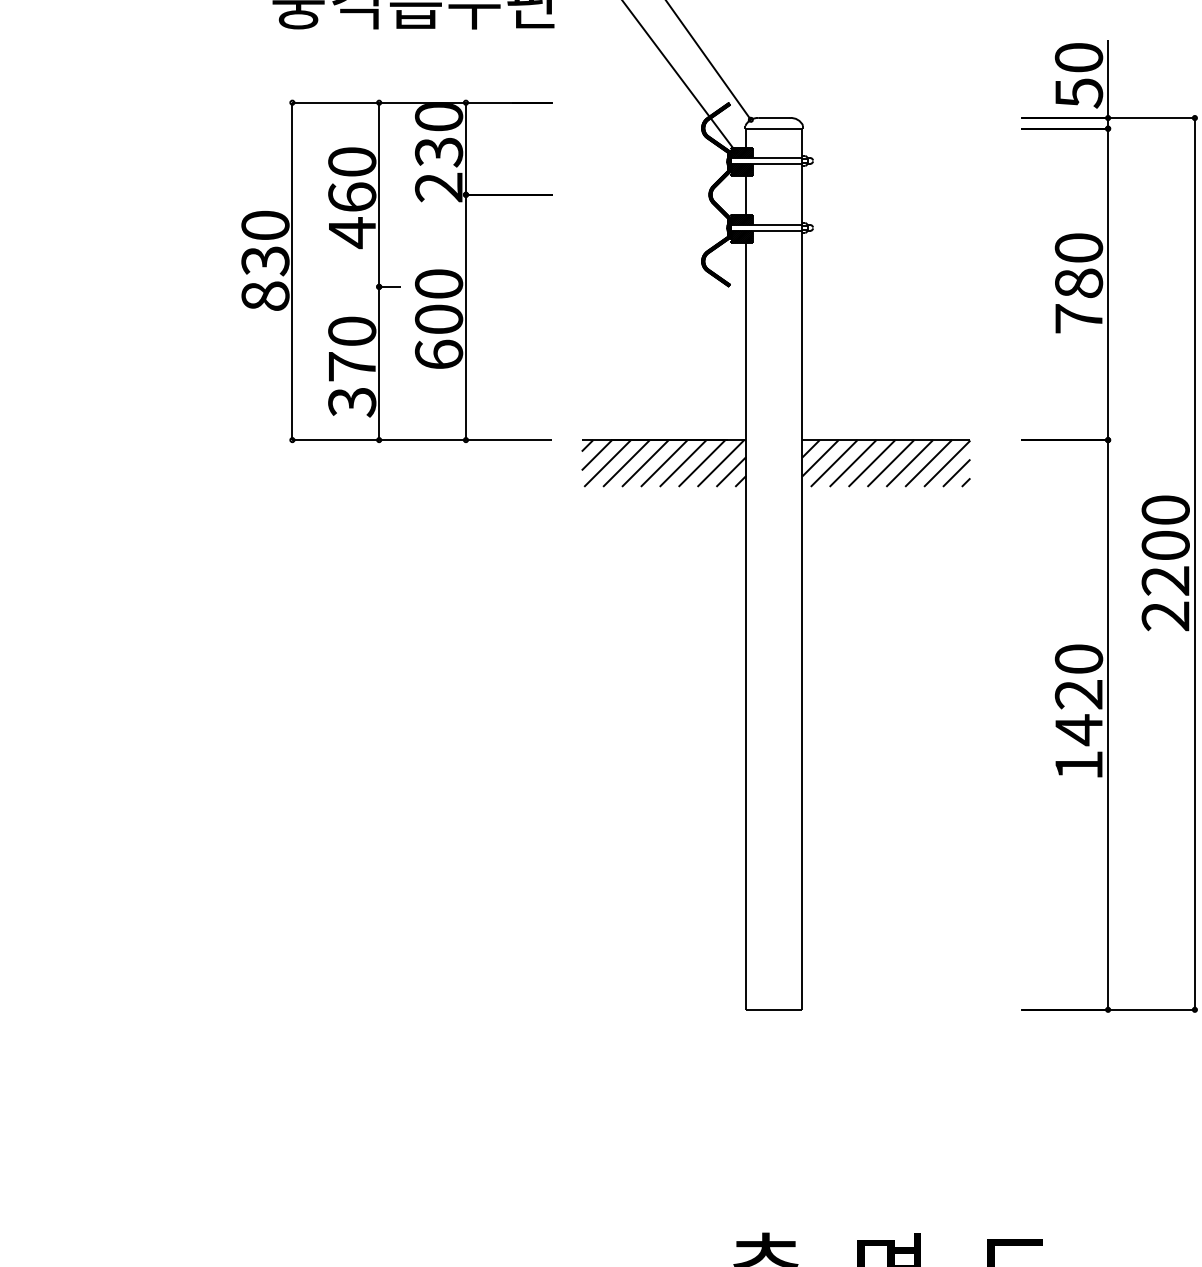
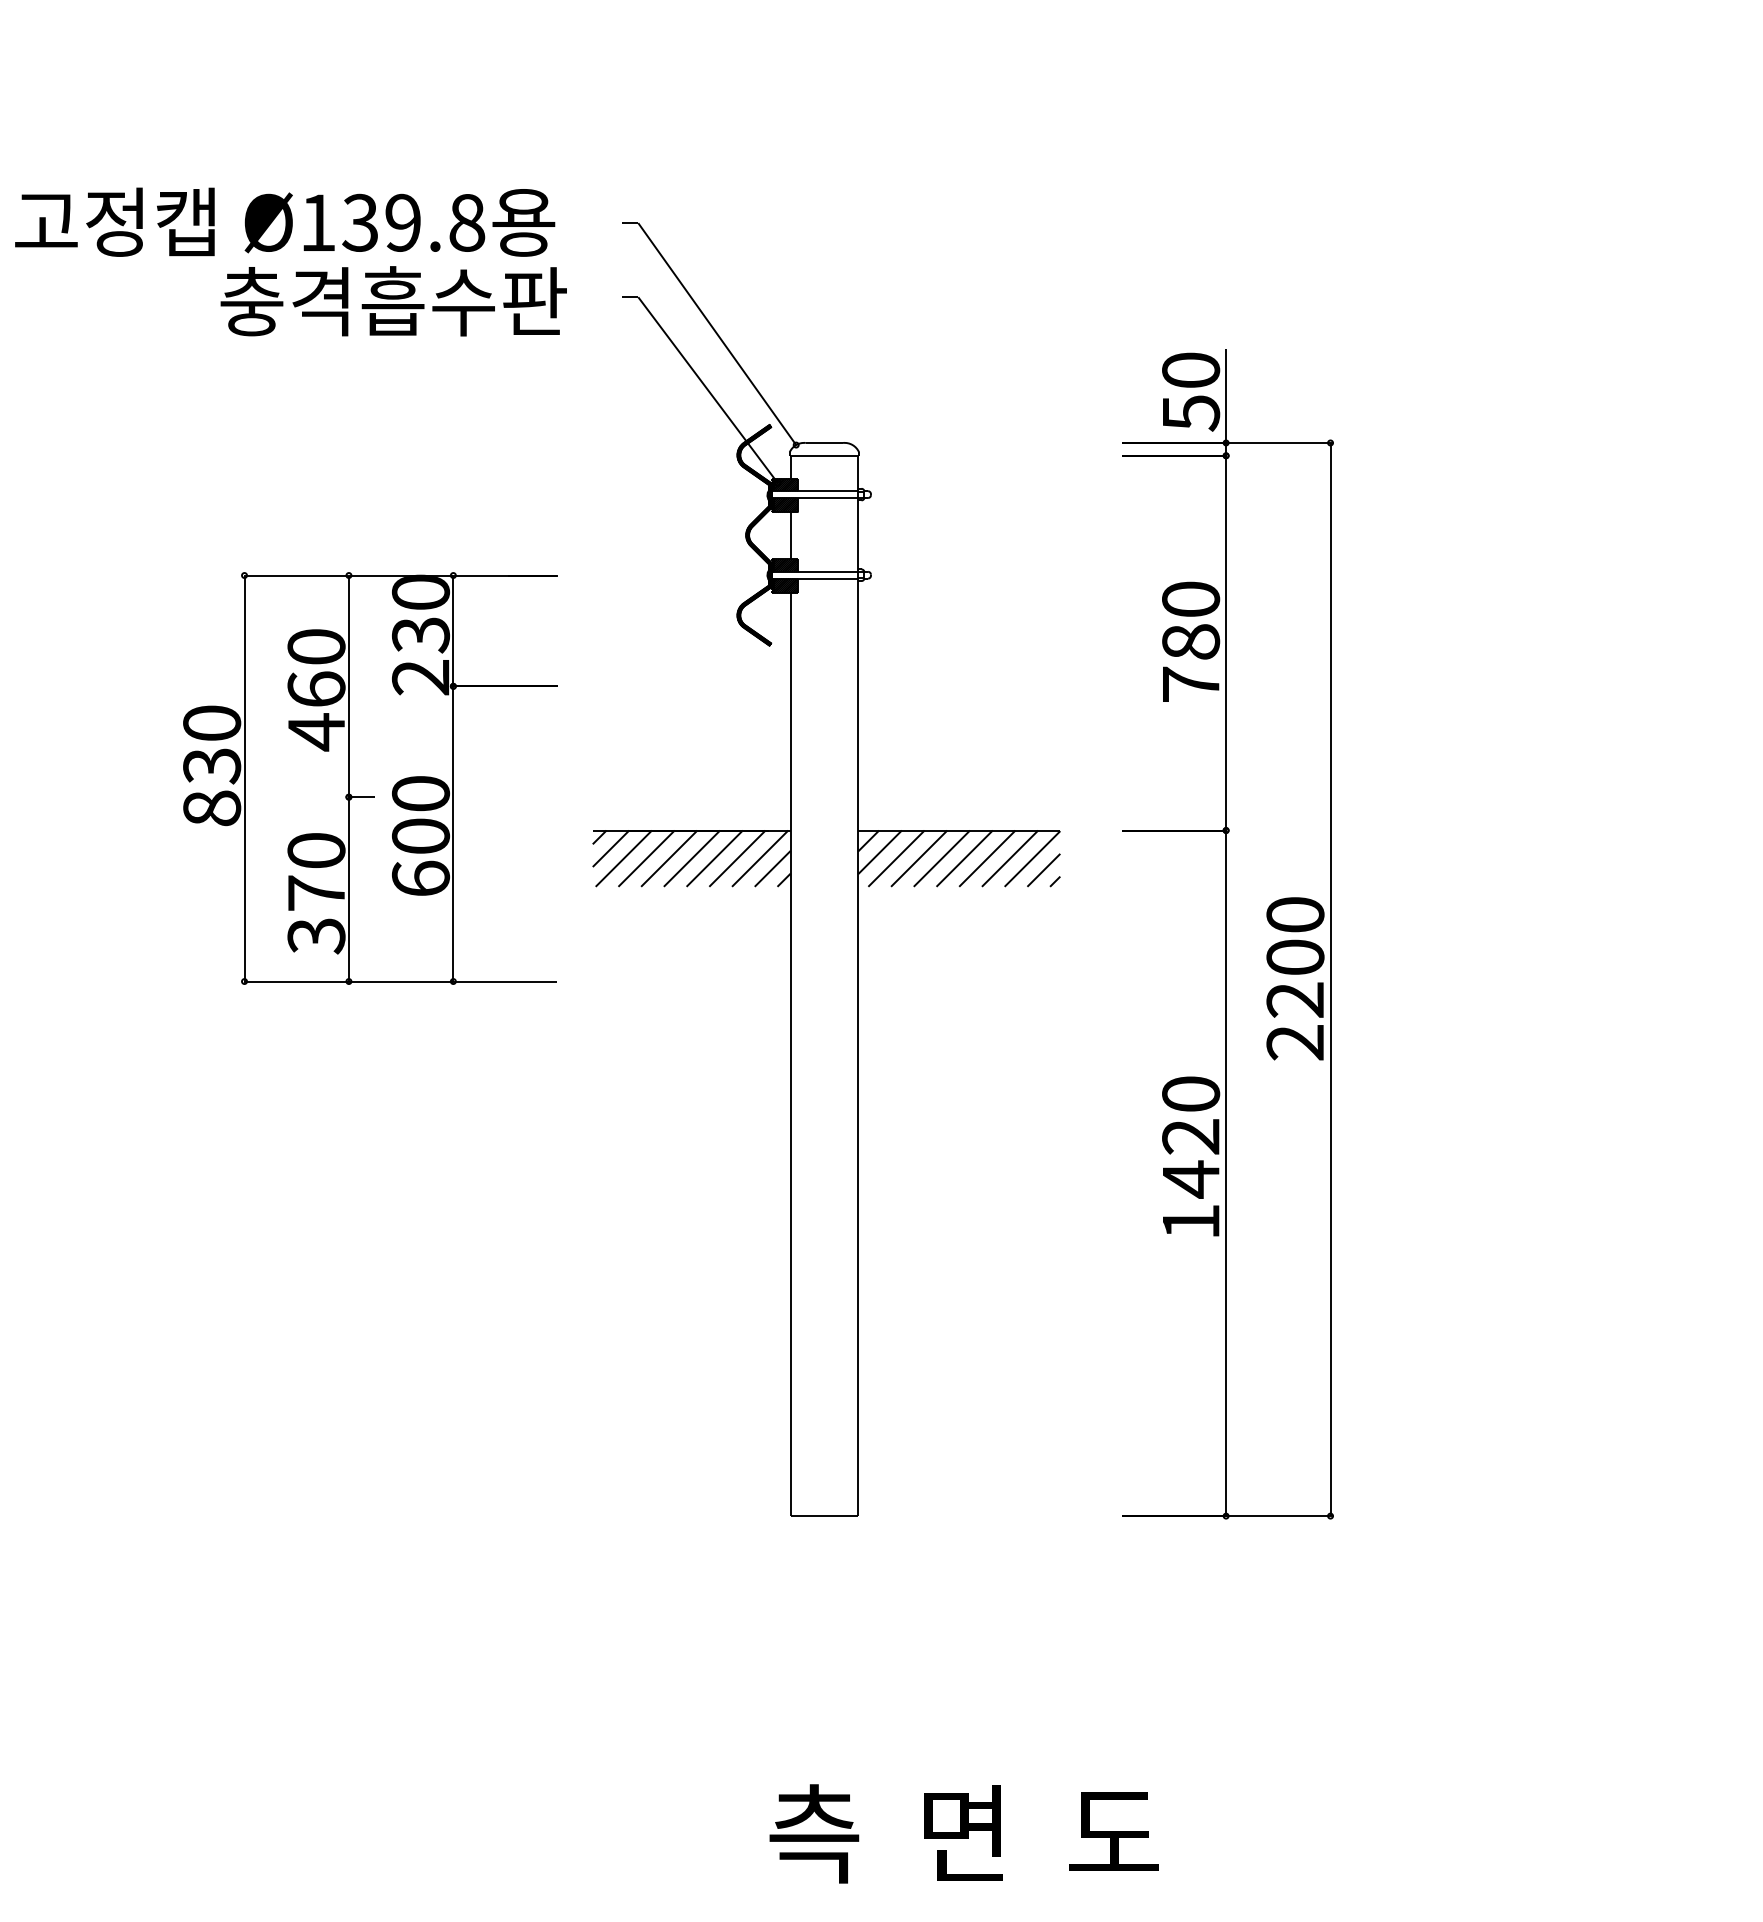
part: (397, 271) -> (370, 778), moved

